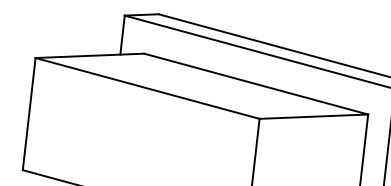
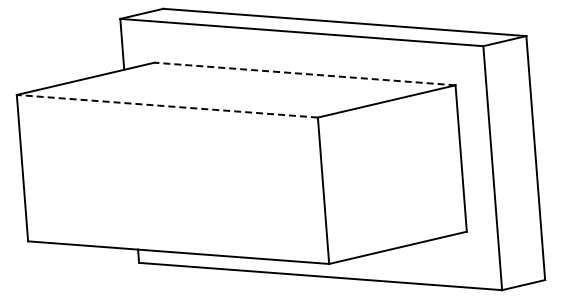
line: (256, 84) -> (305, 74), solid -> dashed
line: (147, 88) -> (167, 106), solid -> dashed

